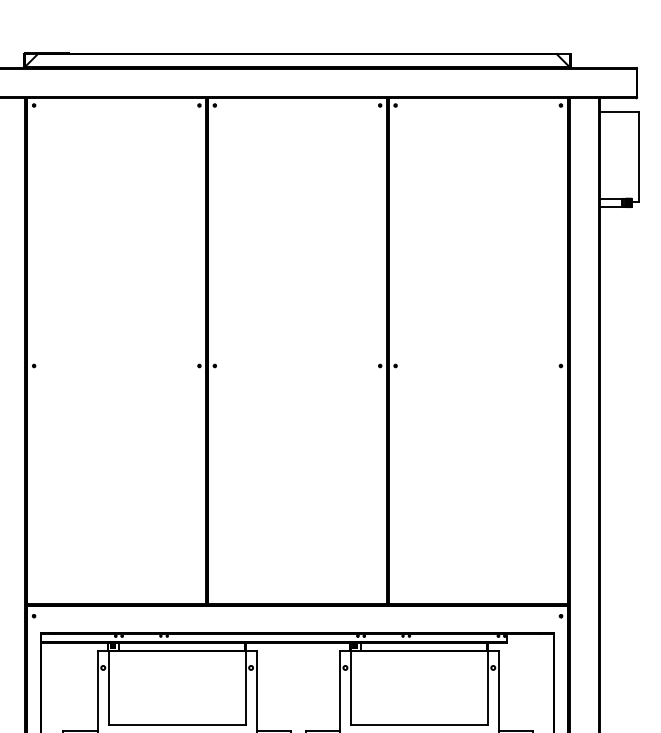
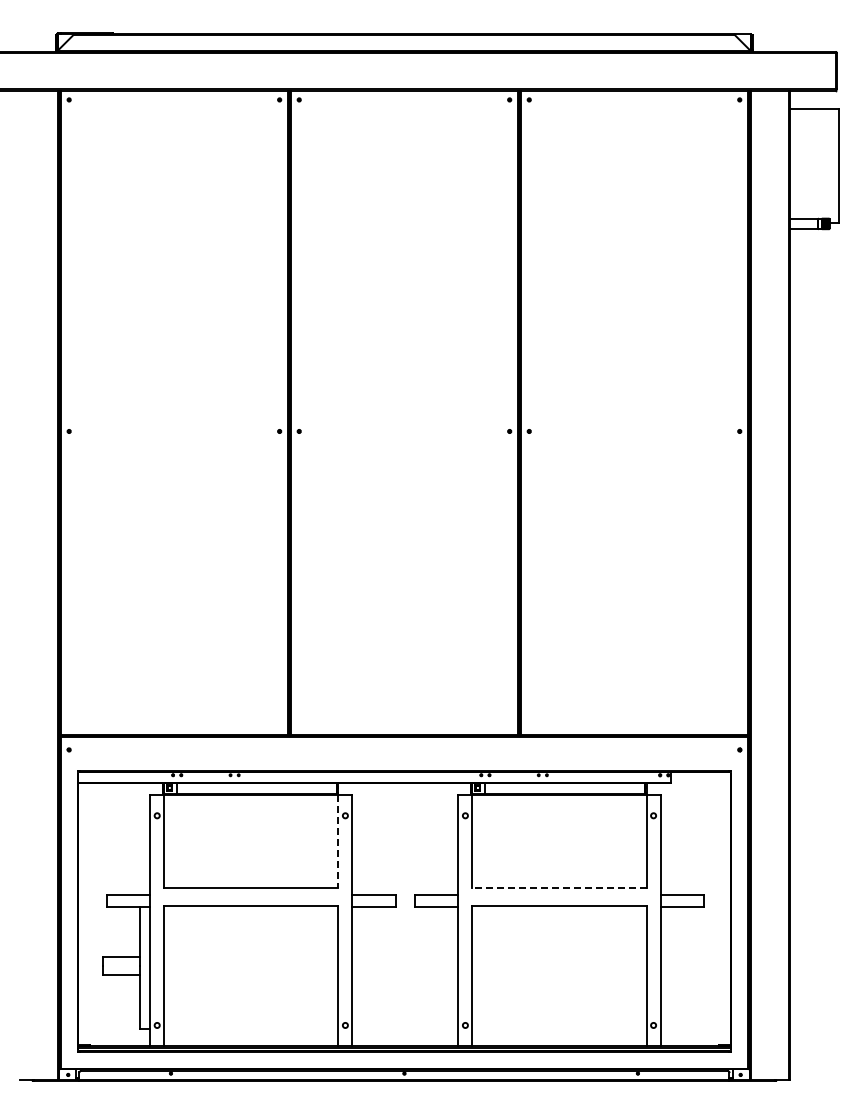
line: (245, 688) -> (338, 841), solid -> dashed
line: (419, 725) -> (559, 888), solid -> dashed

